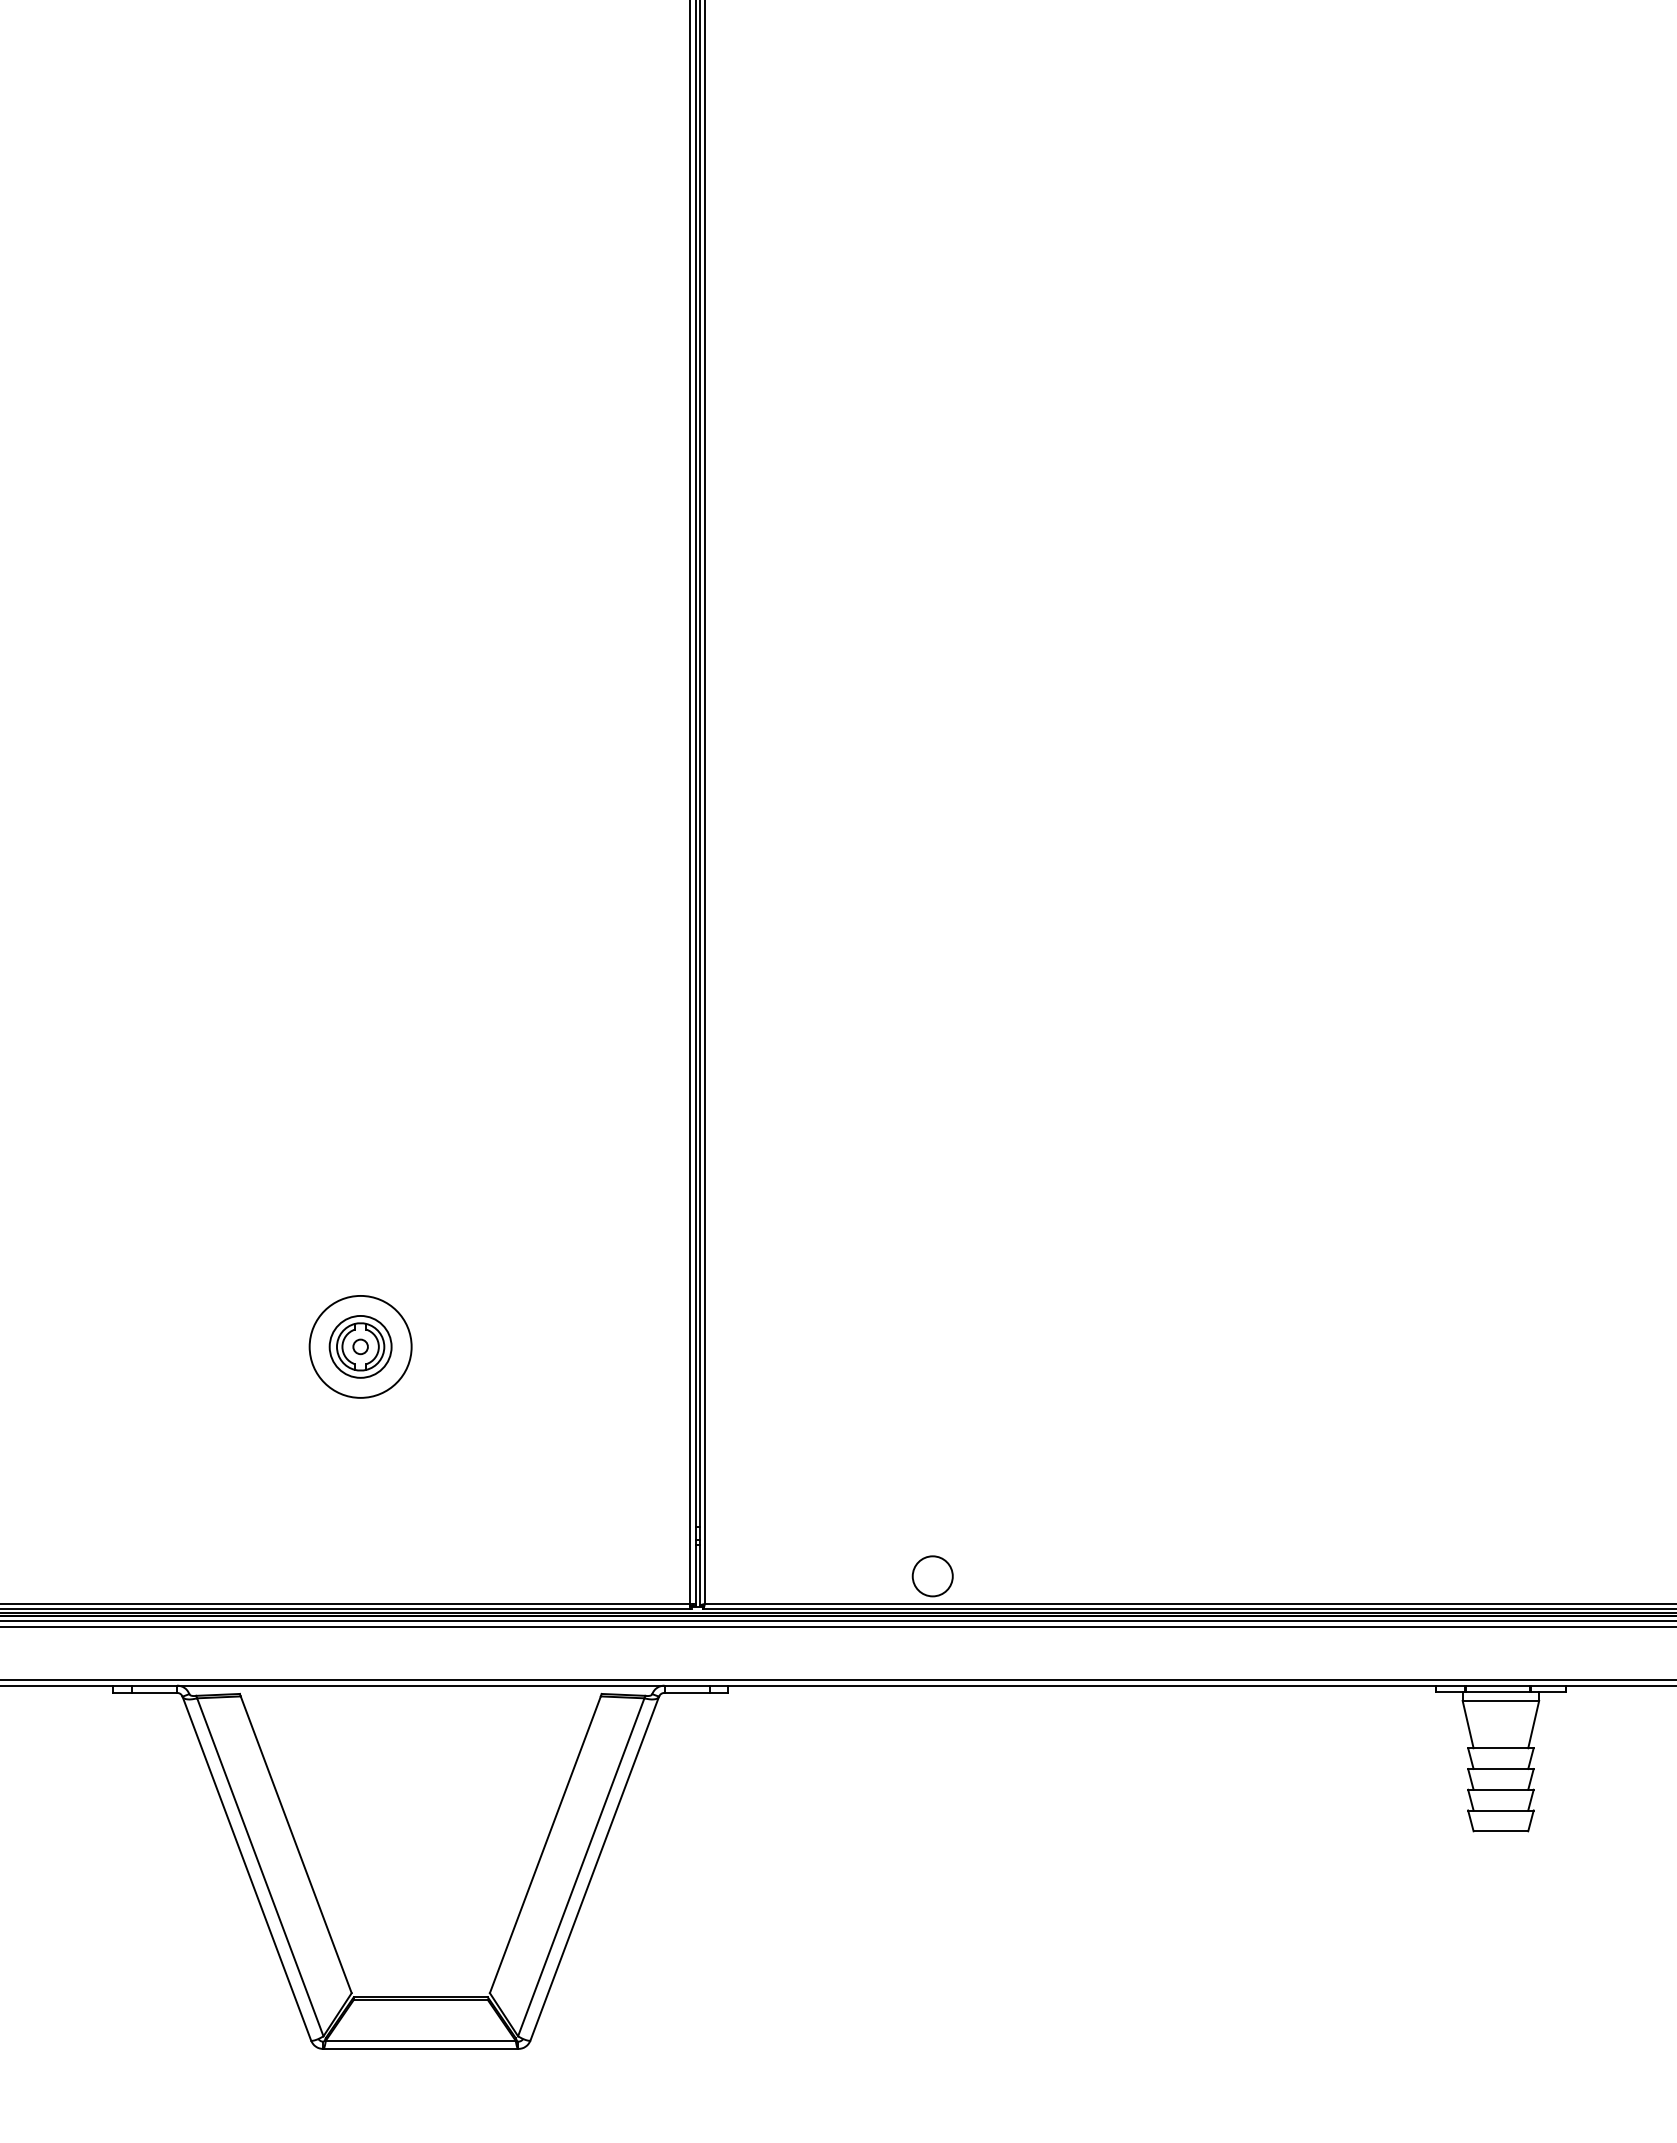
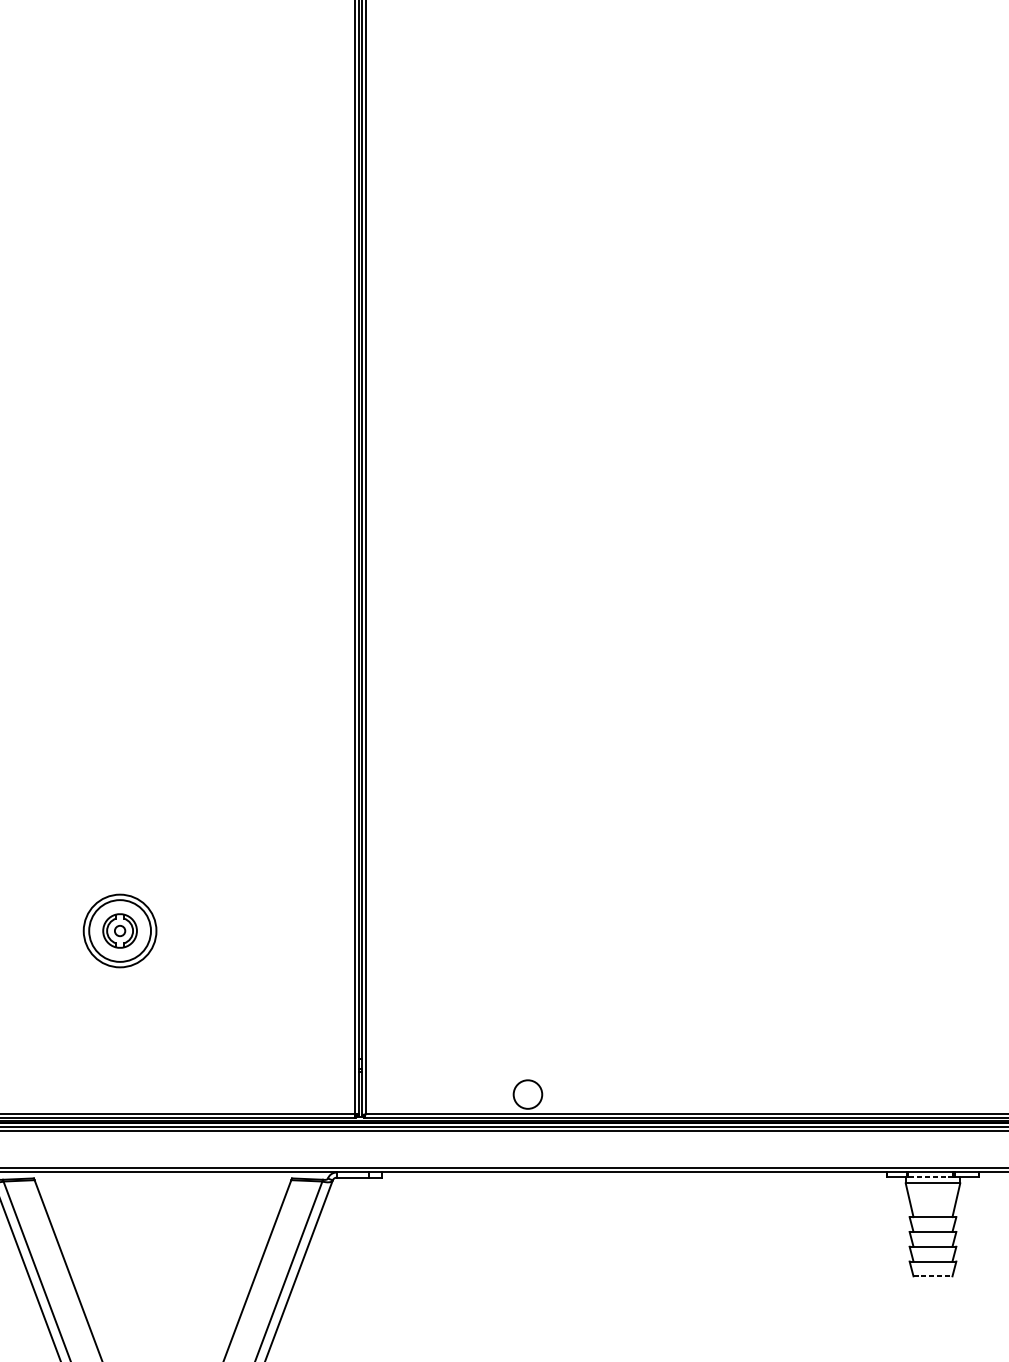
circle: (360, 1346) -> (119, 930), size x1.4
line: (1497, 1691) -> (930, 1176), solid -> dashed
line: (1501, 1831) -> (933, 1276), solid -> dashed

